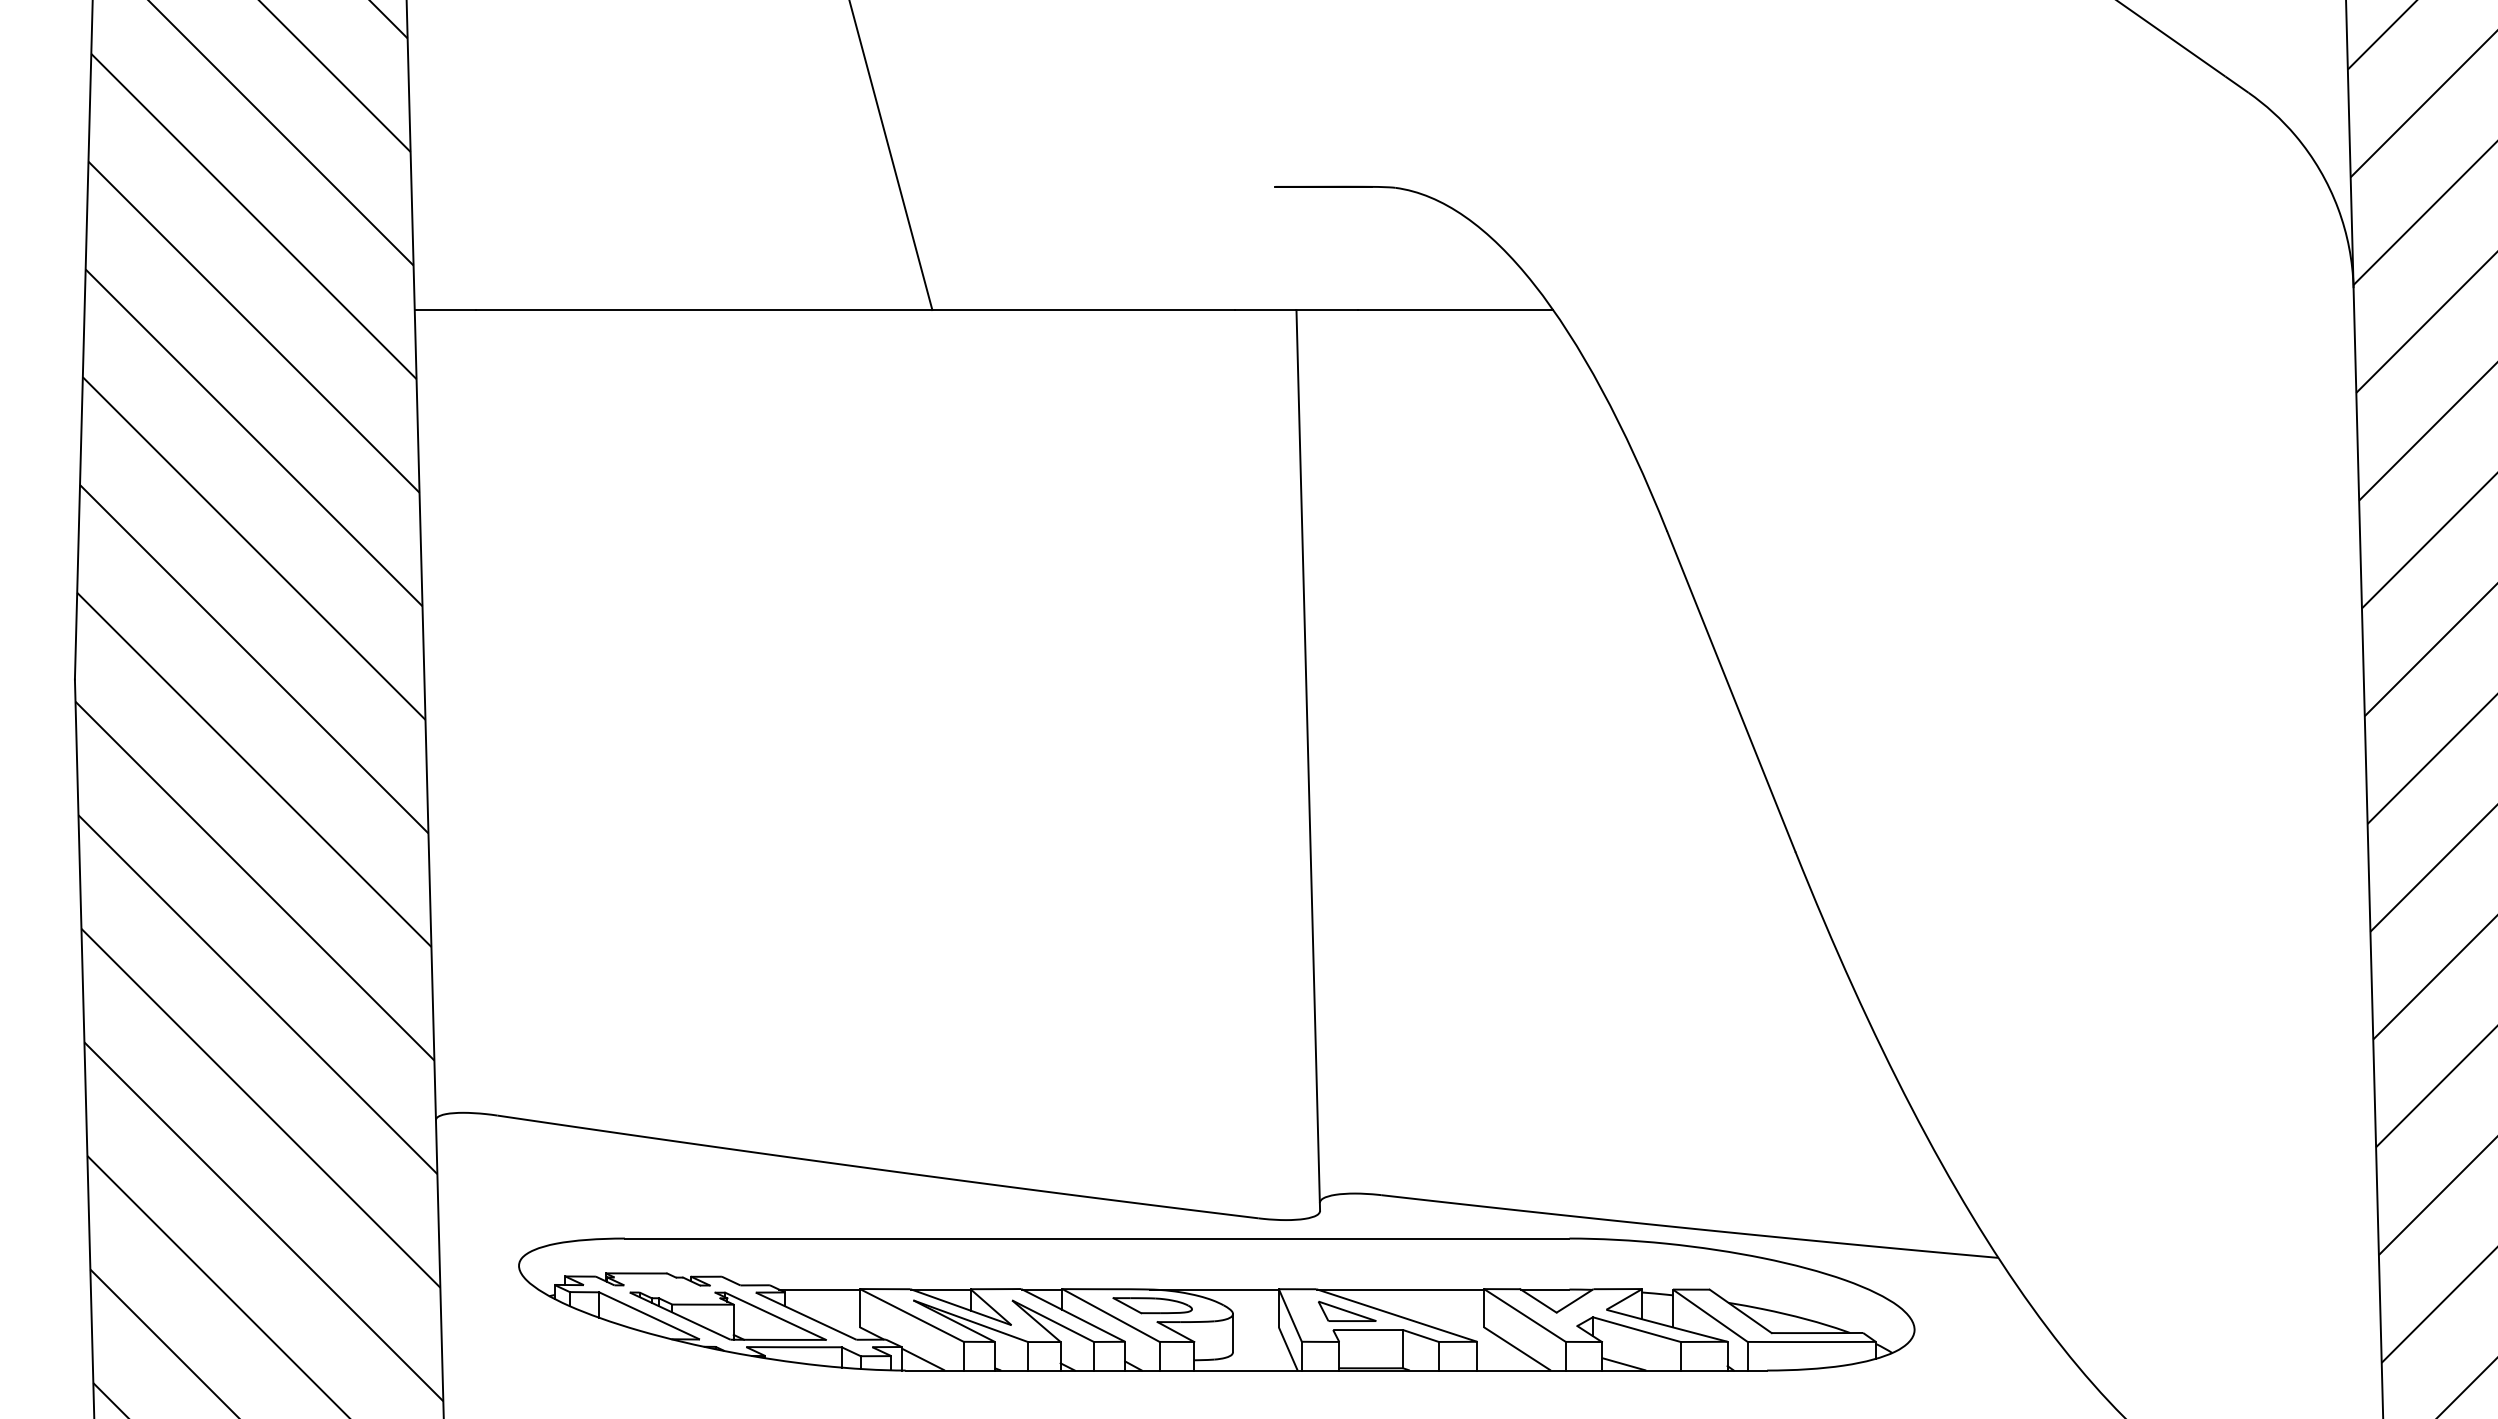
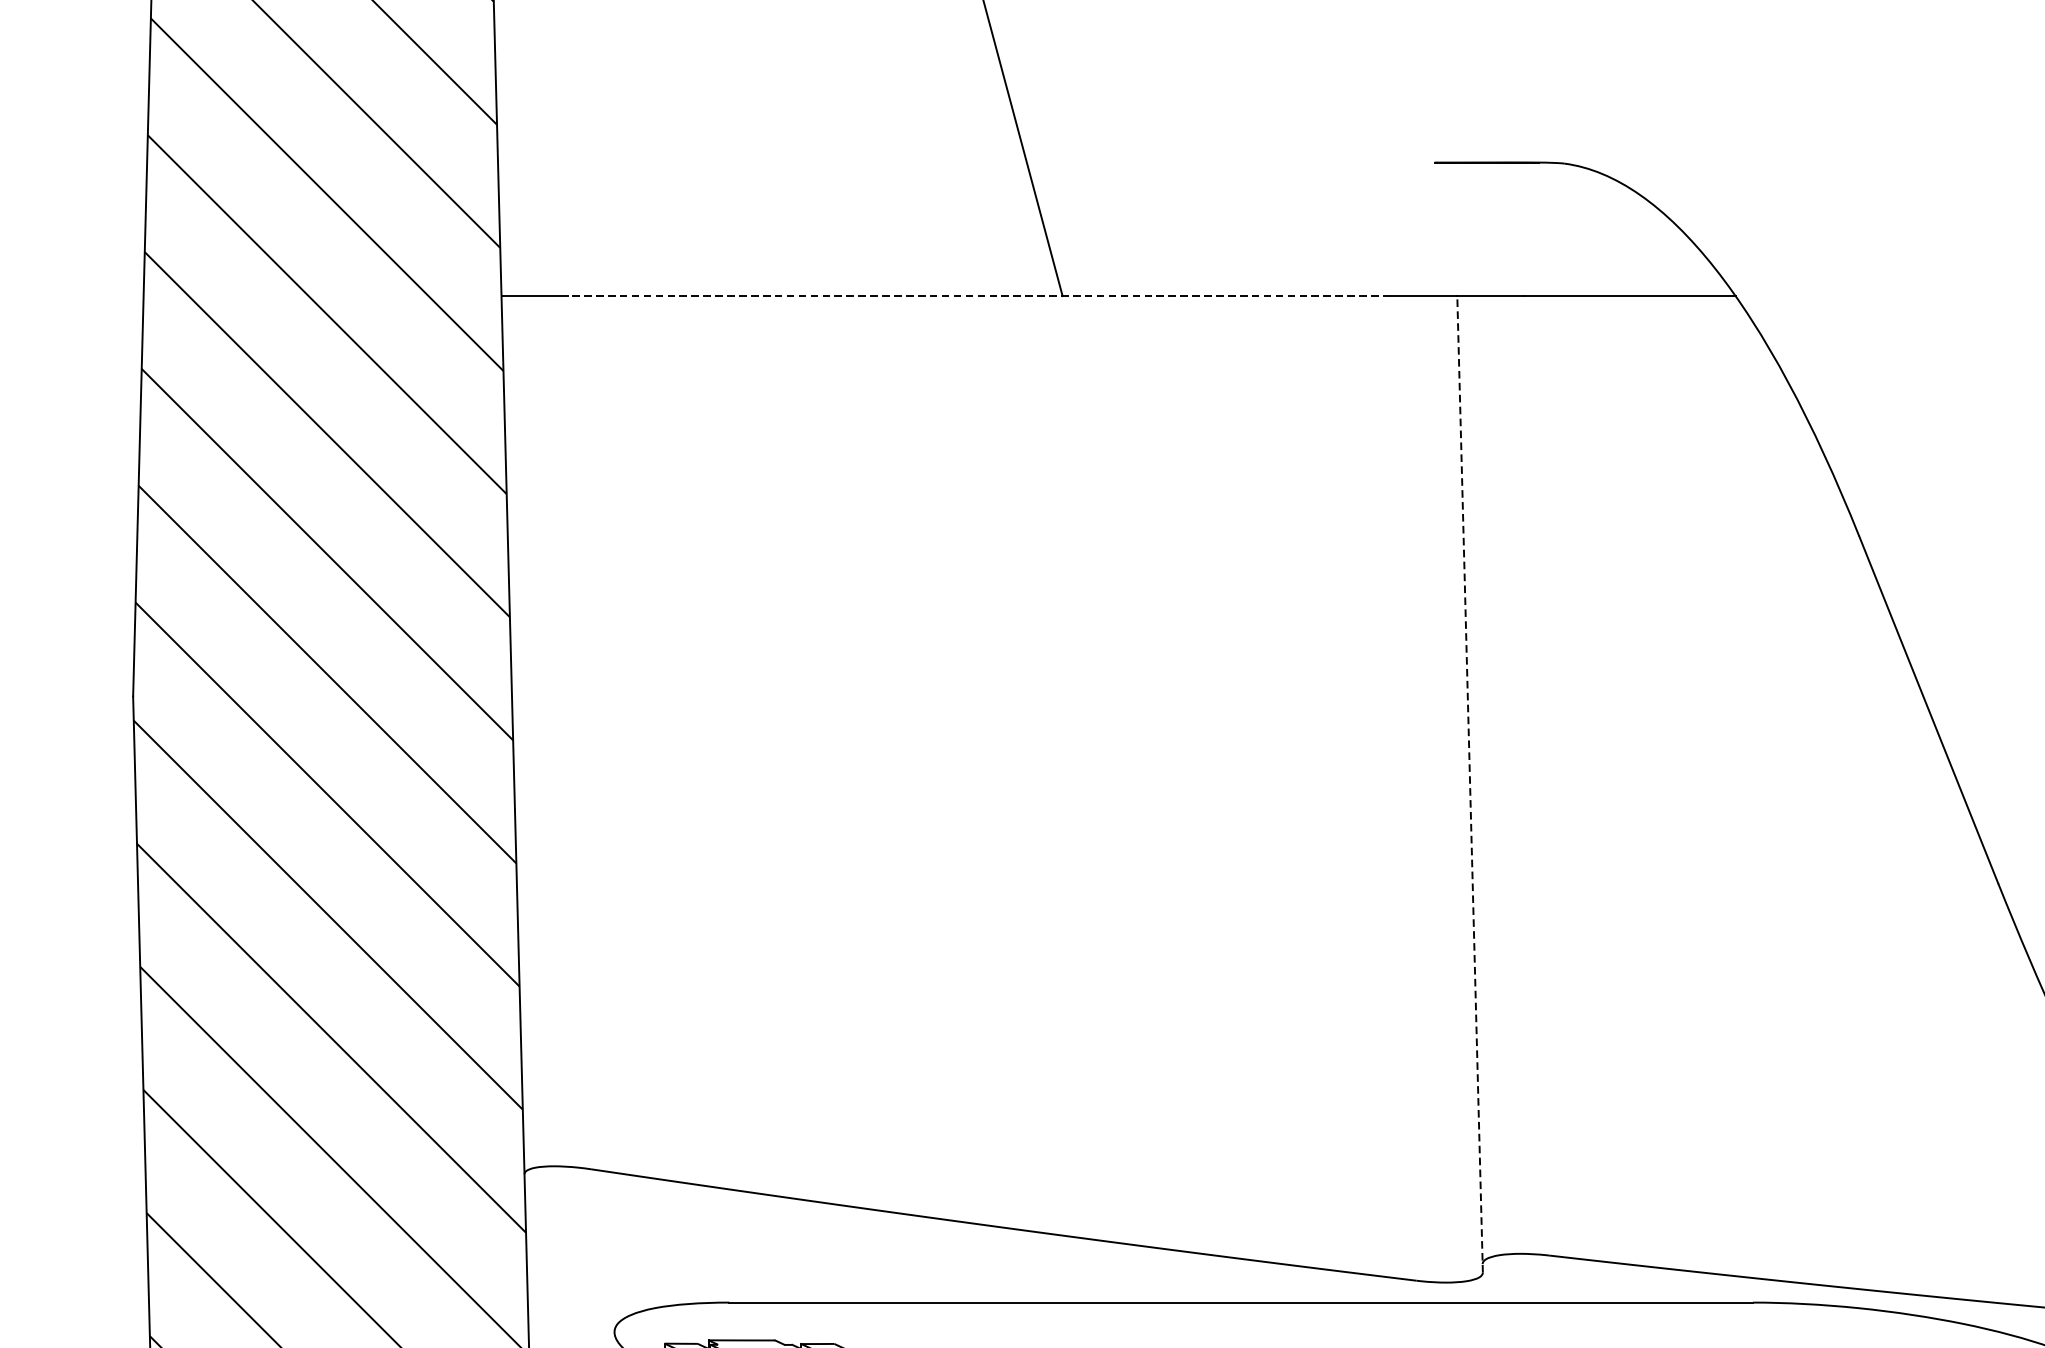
line: (855, 310) -> (979, 296), solid -> dashed
line: (1308, 760) -> (1470, 784), solid -> dashed

